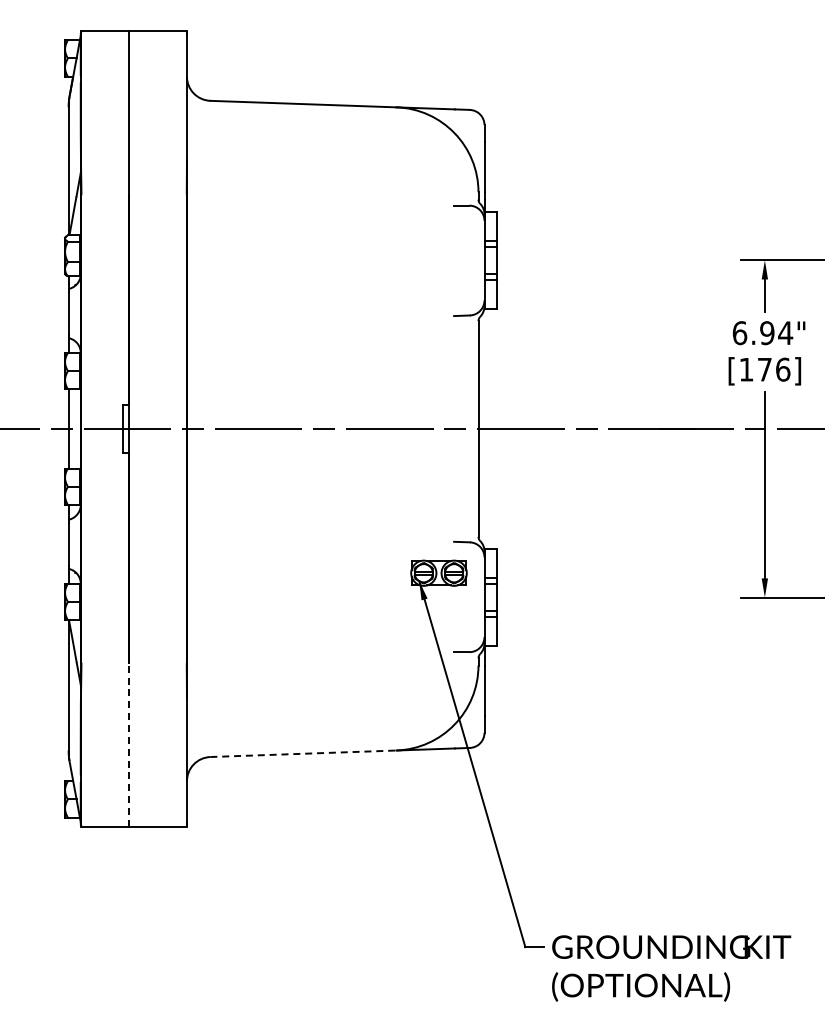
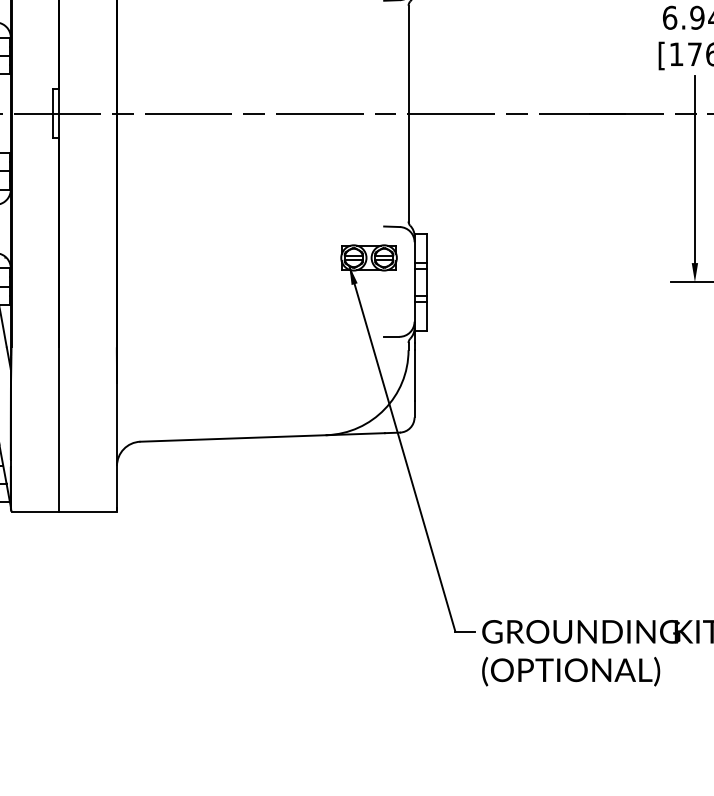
line: (129, 744) -> (59, 429), dashed -> solid
line: (303, 753) -> (233, 438), dashed -> solid

